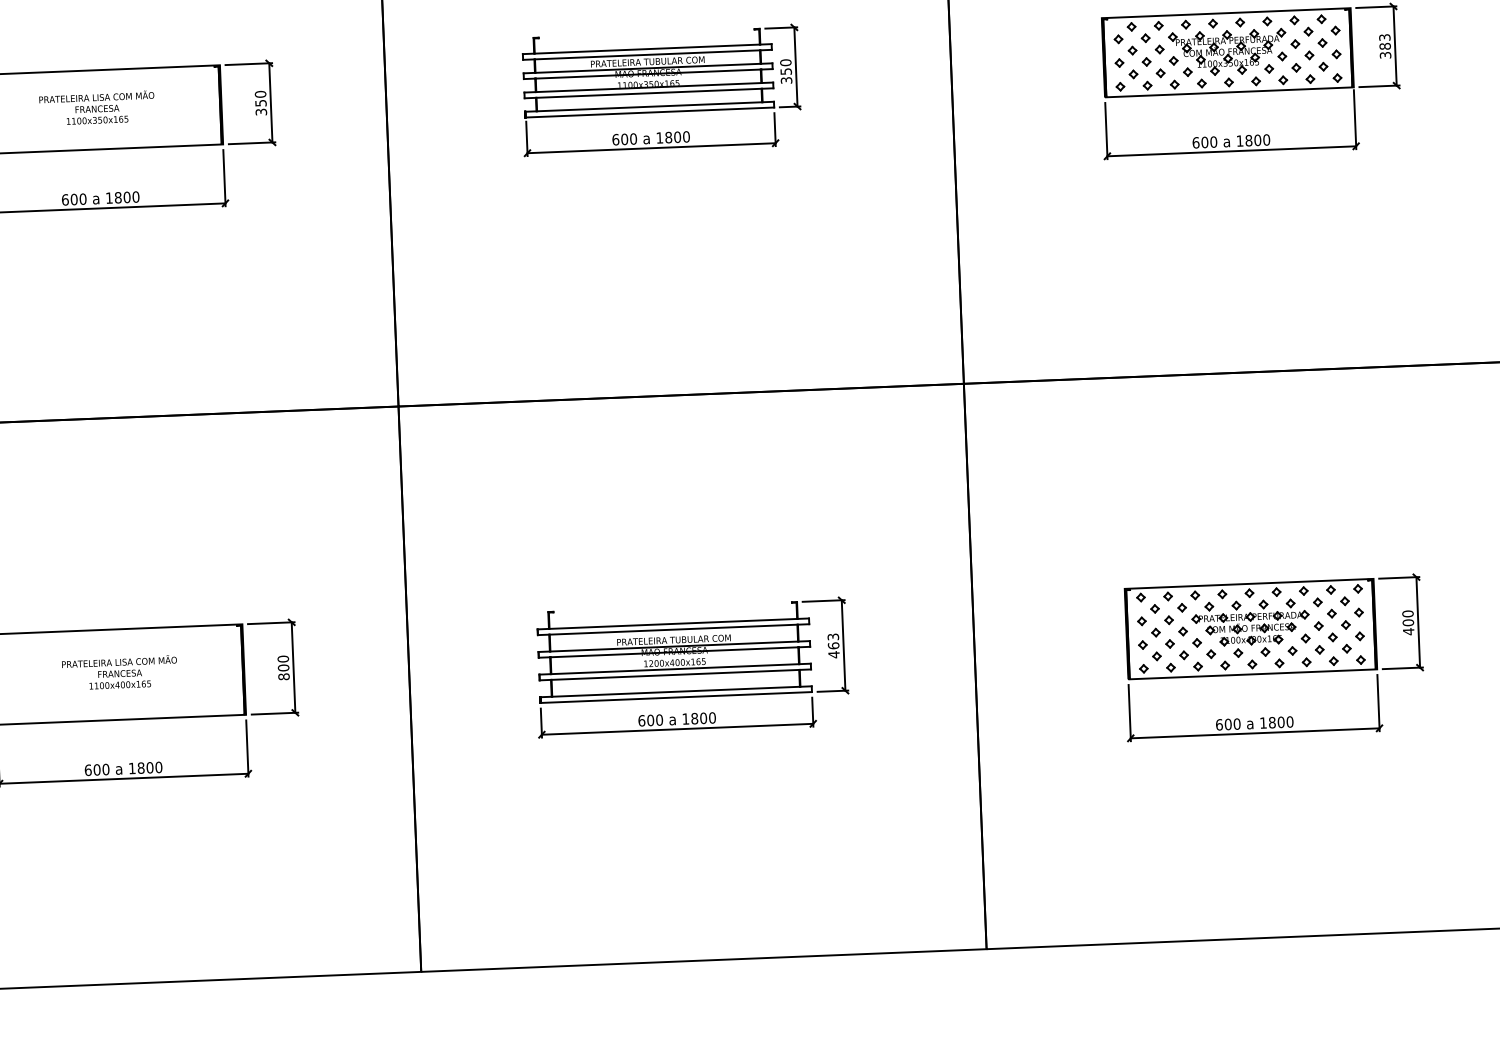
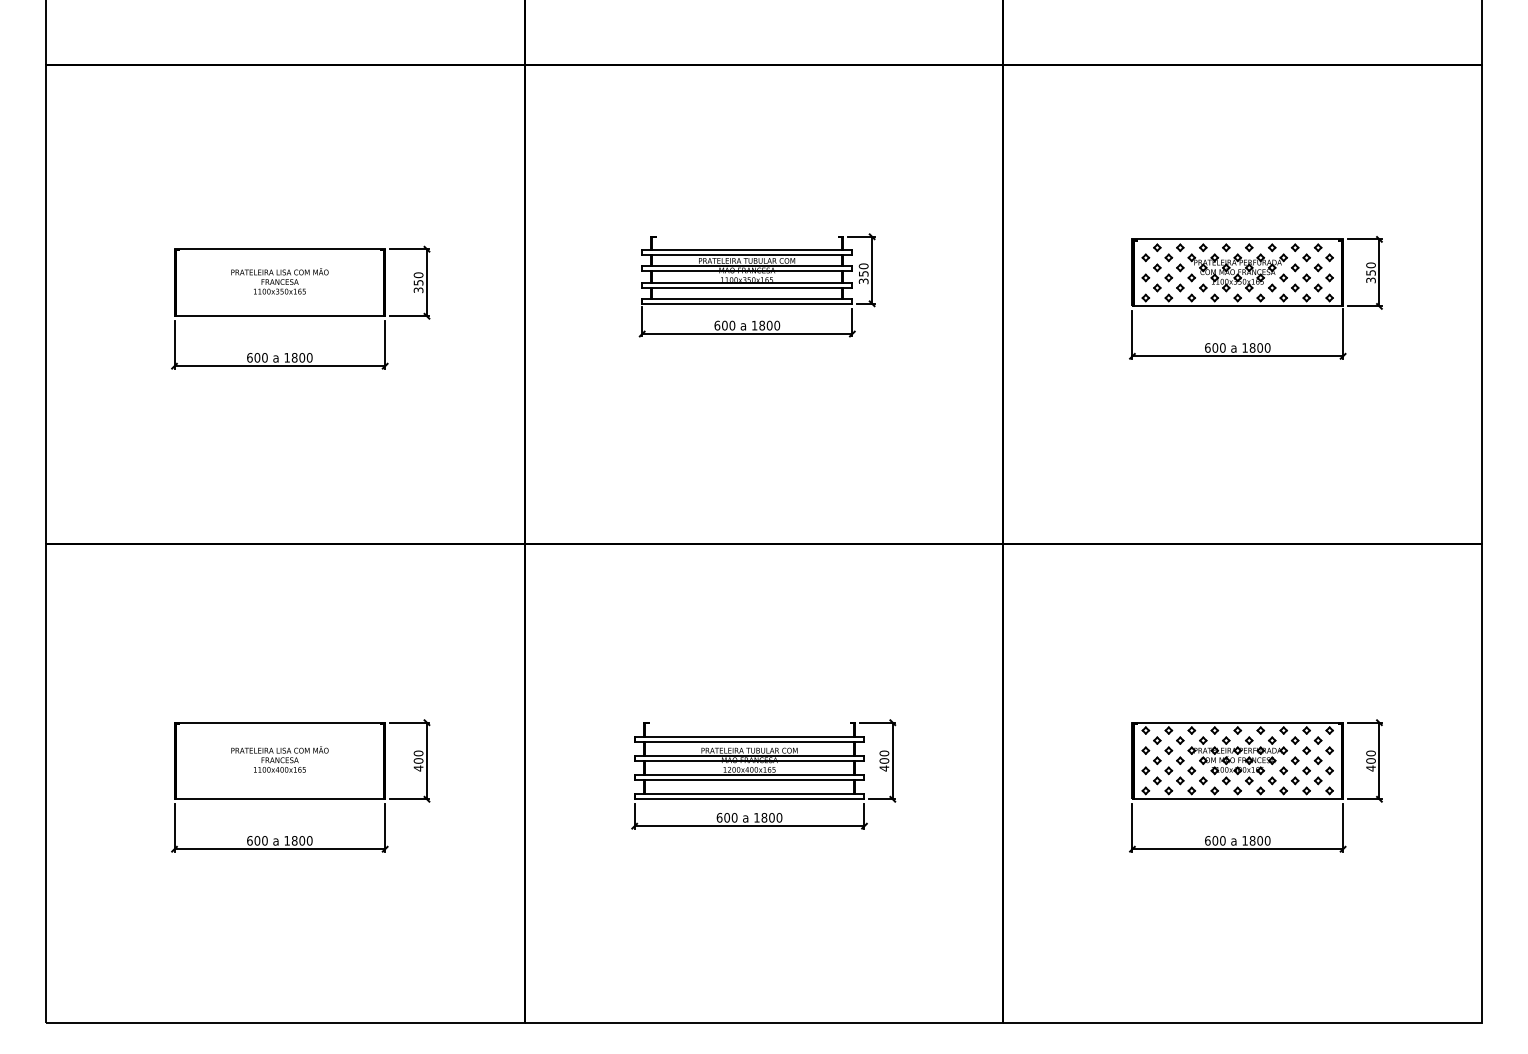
text: (1384, 41) -> (1370, 268), 383 -> 350
text: (833, 640) -> (884, 756), 463 -> 400
text: (283, 676) -> (418, 768), 800 -> 400

